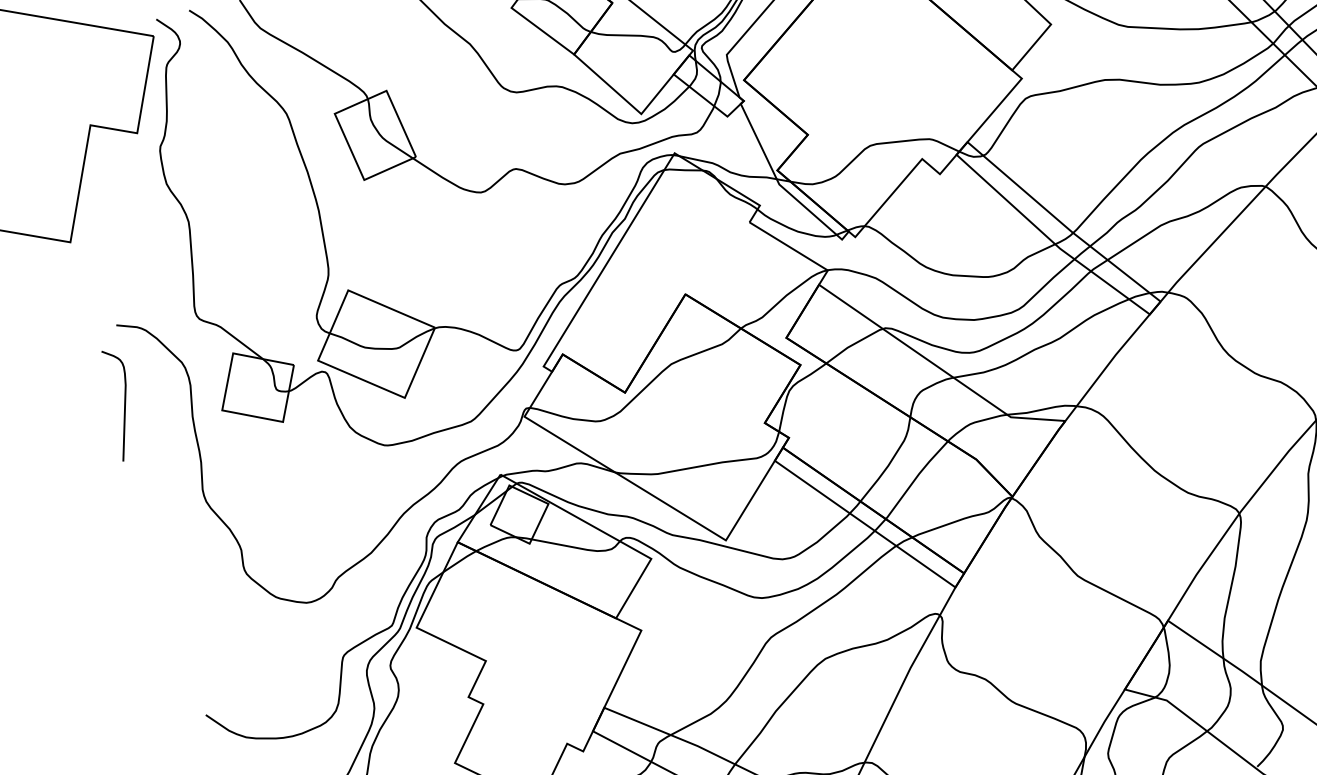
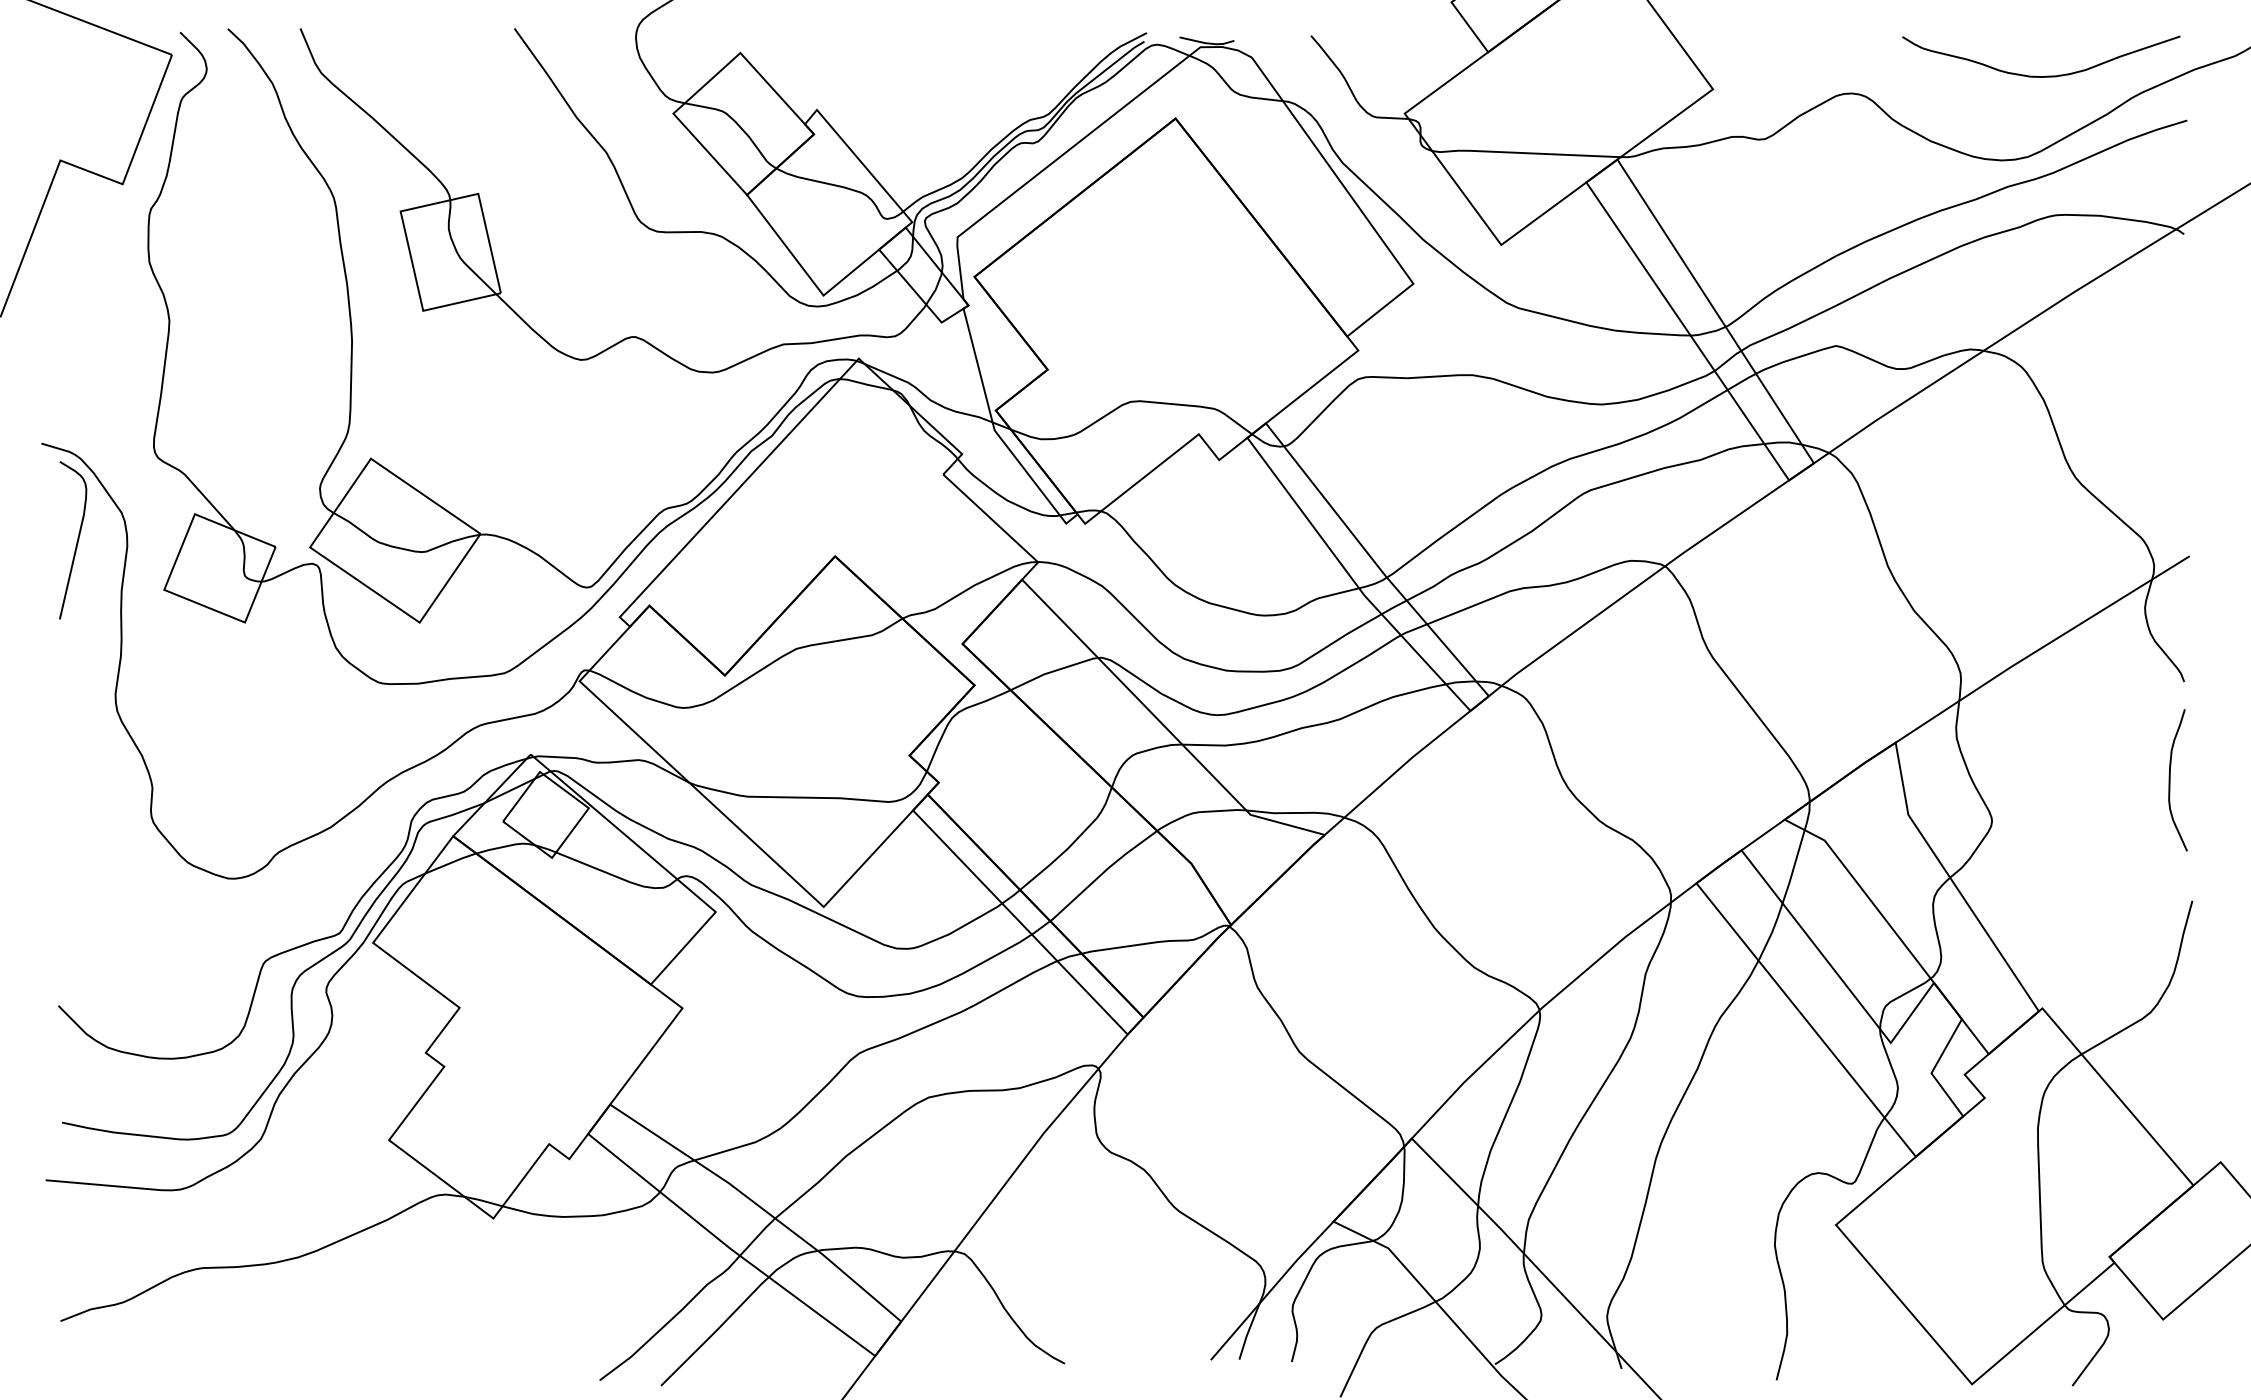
curve: (124, 404) -> (76, 541), moved

